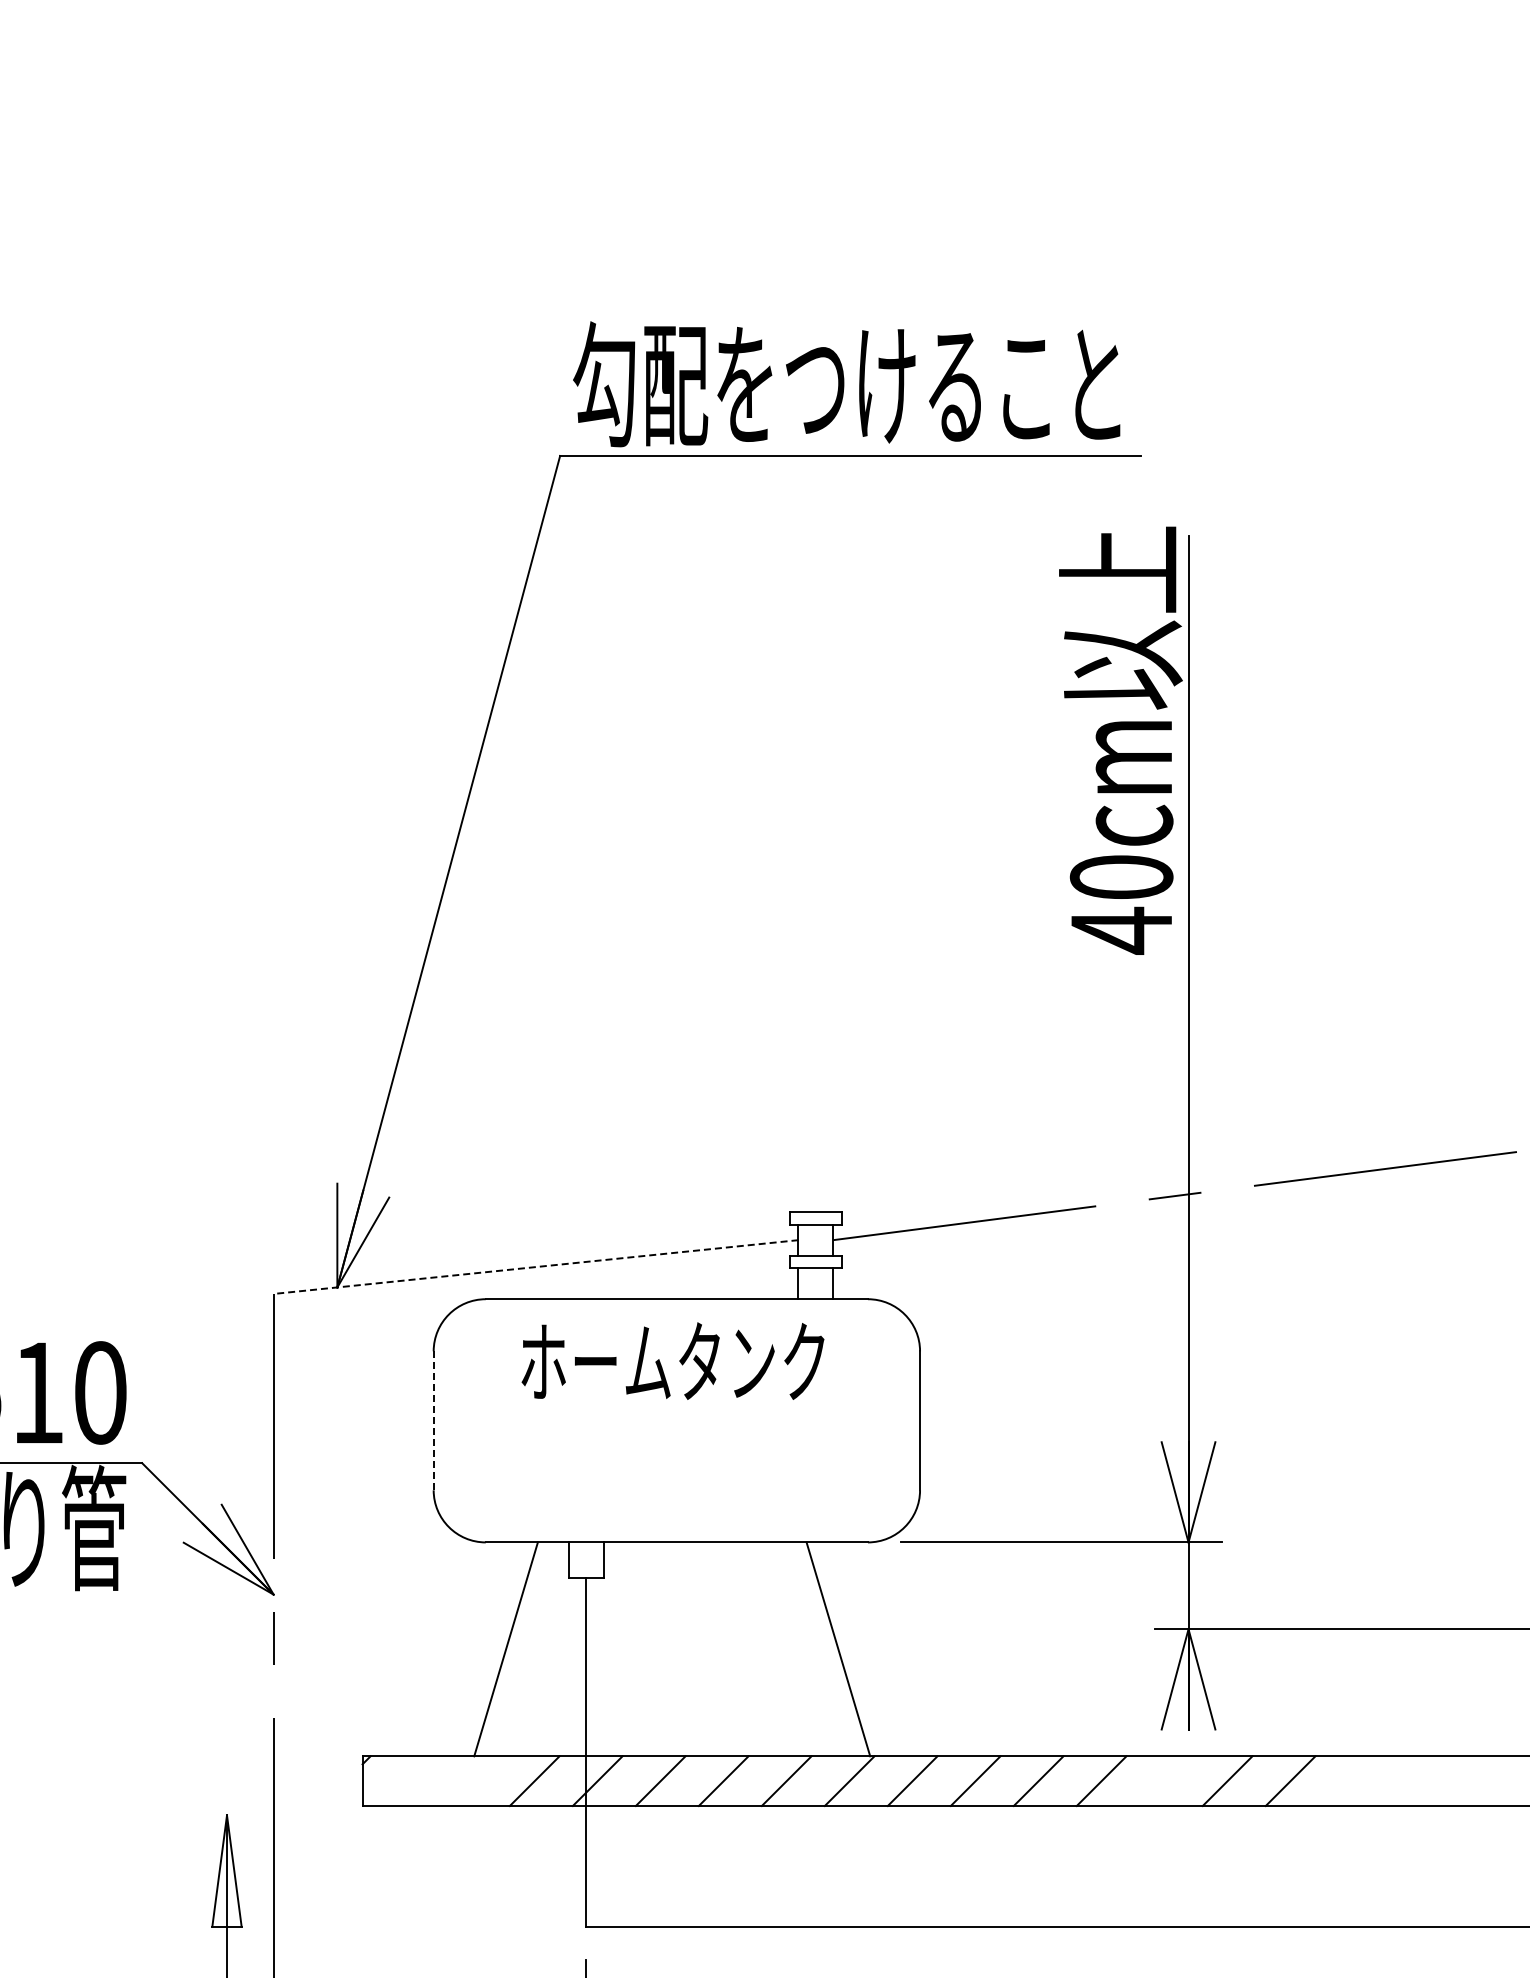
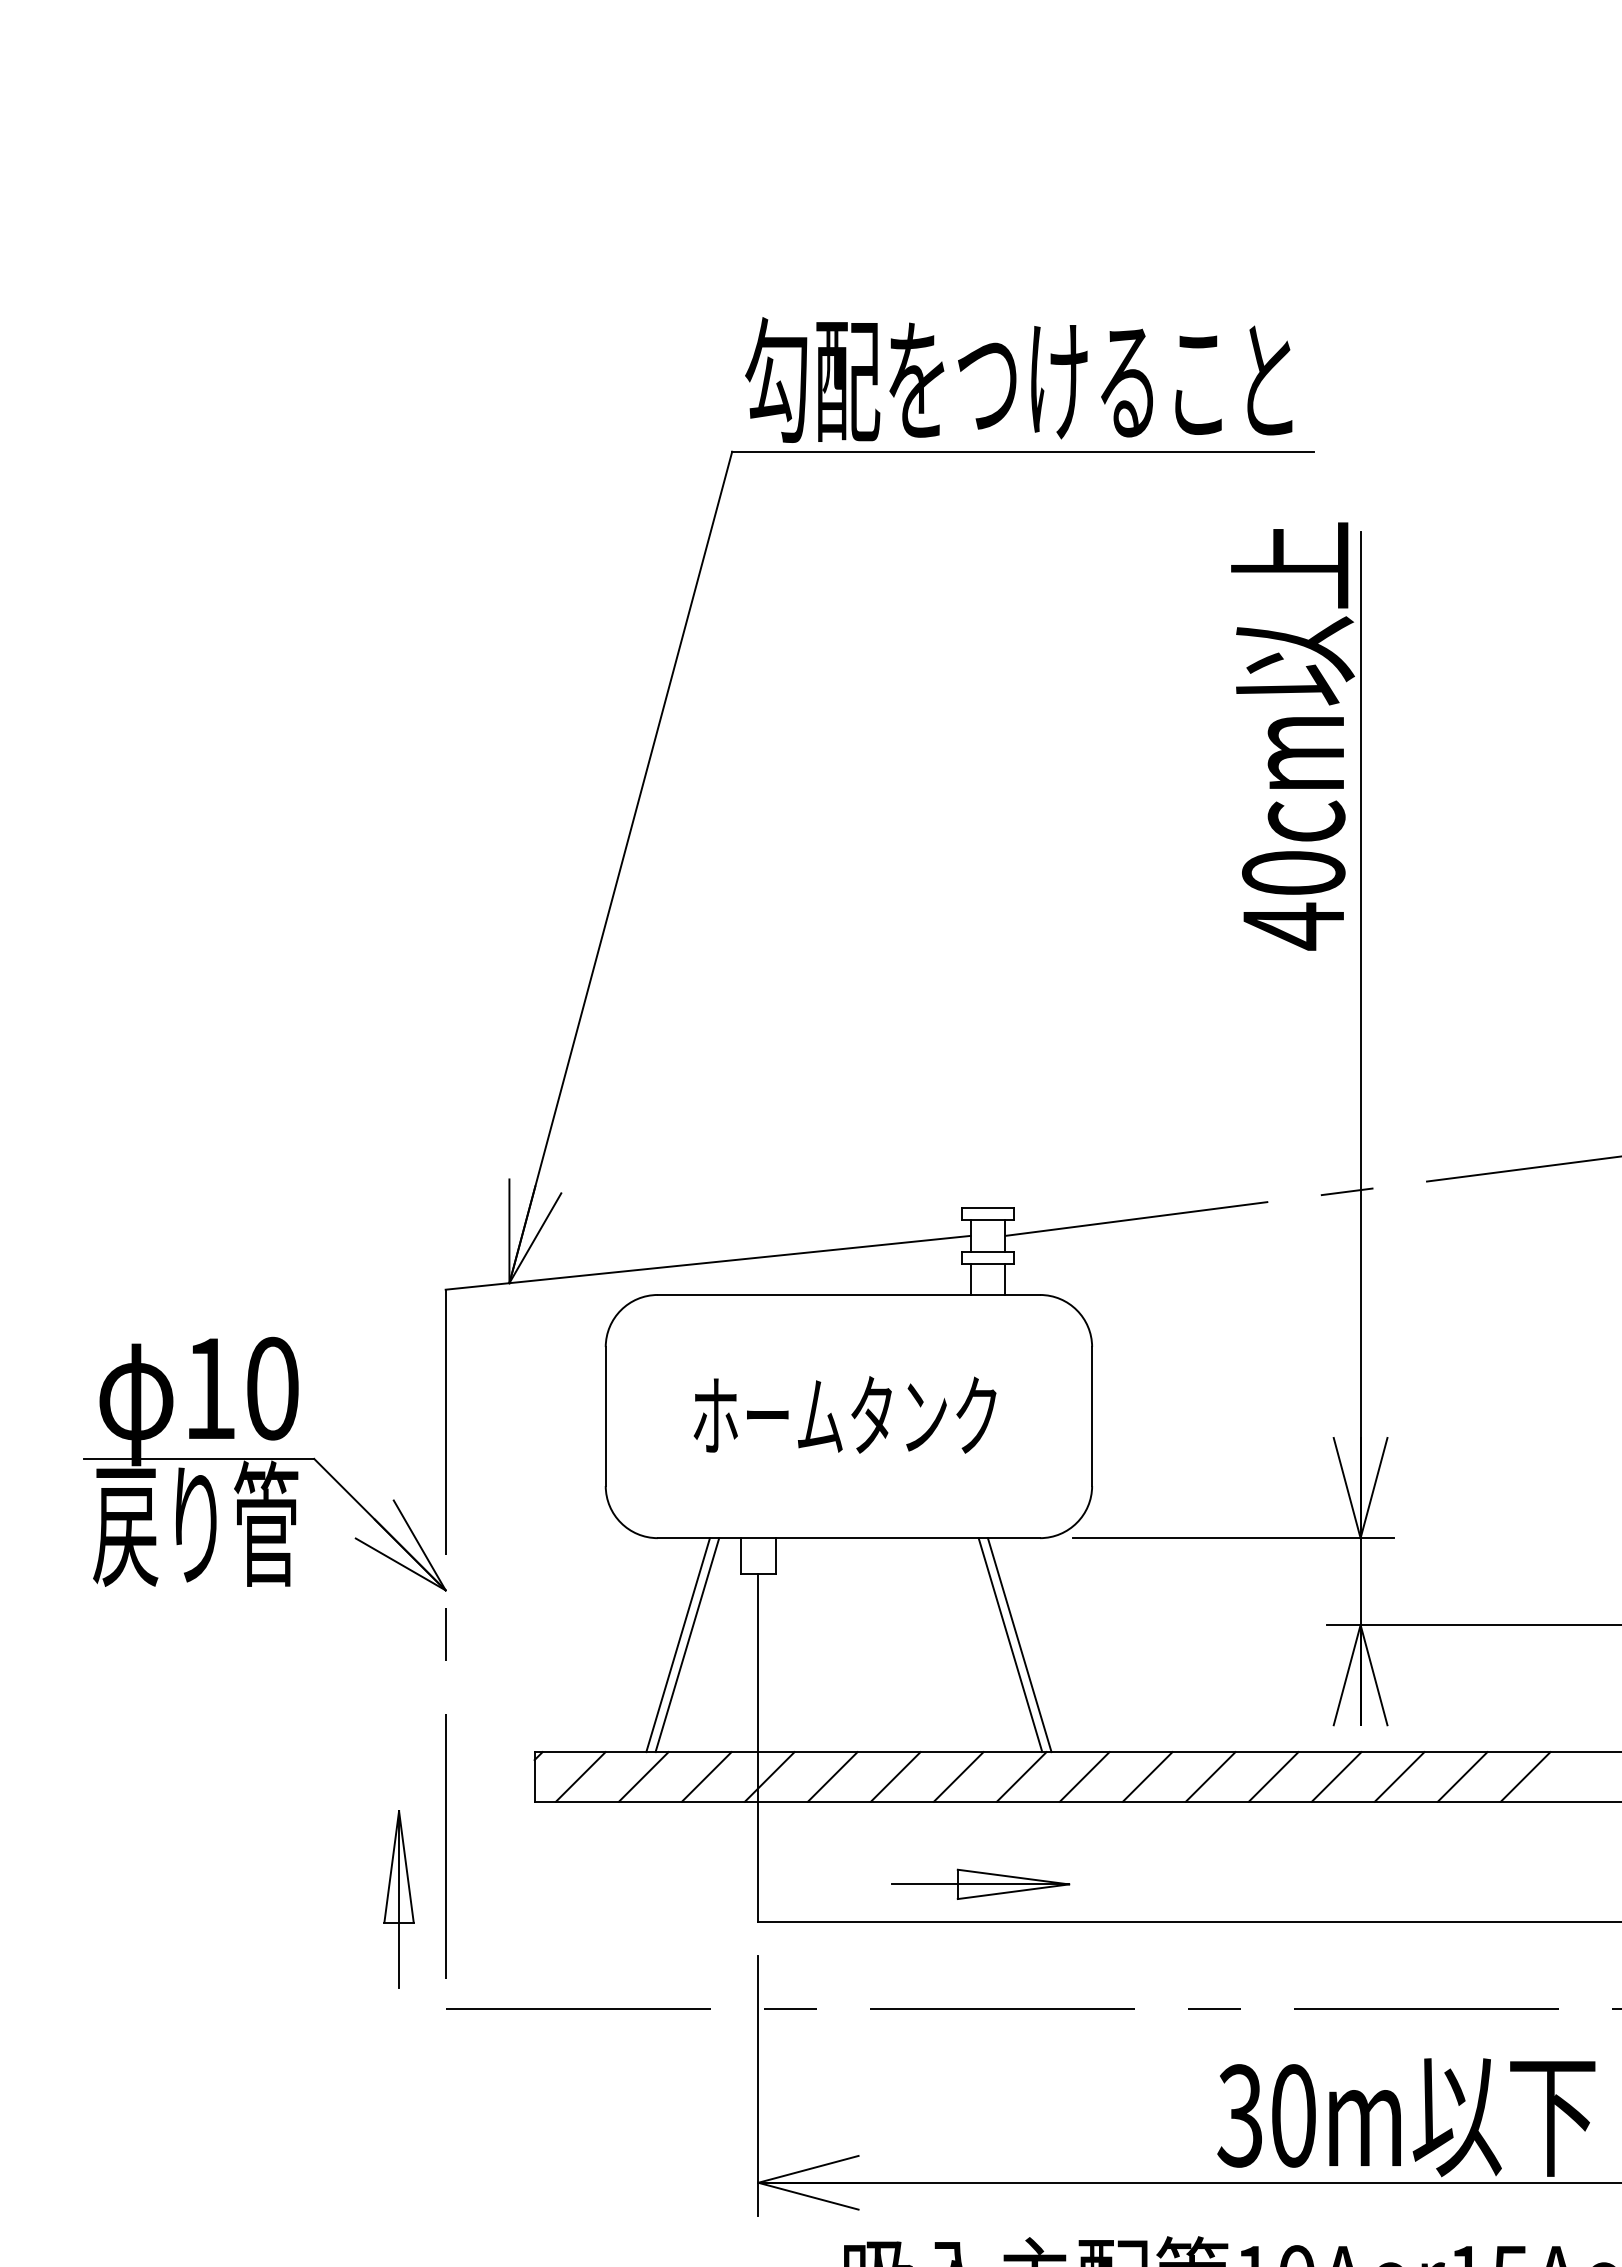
line: (536, 1266) -> (708, 1262), dashed -> solid
text: (672, 1360) -> (844, 1414), moved
line: (433, 1420) -> (605, 1416), dashed -> solid
line: (515, 1649) -> (687, 1645), added
line: (847, 1649) -> (1019, 1645), added
line: (408, 1780) -> (580, 1776), added
line: (471, 1780) -> (643, 1776), added
line: (1164, 1780) -> (1336, 1776), added
line: (1353, 1780) -> (1525, 1776), added
part: (808, 1887) -> (980, 1883), added

